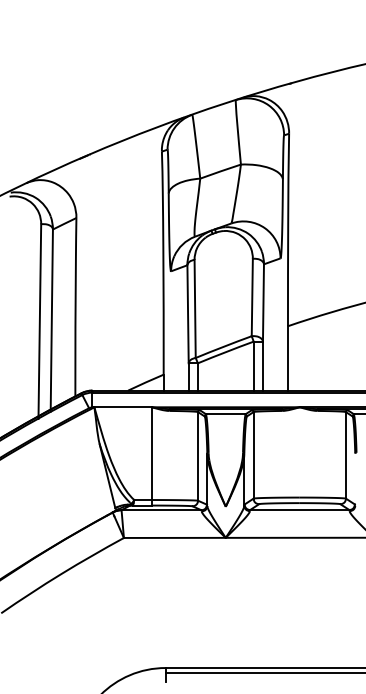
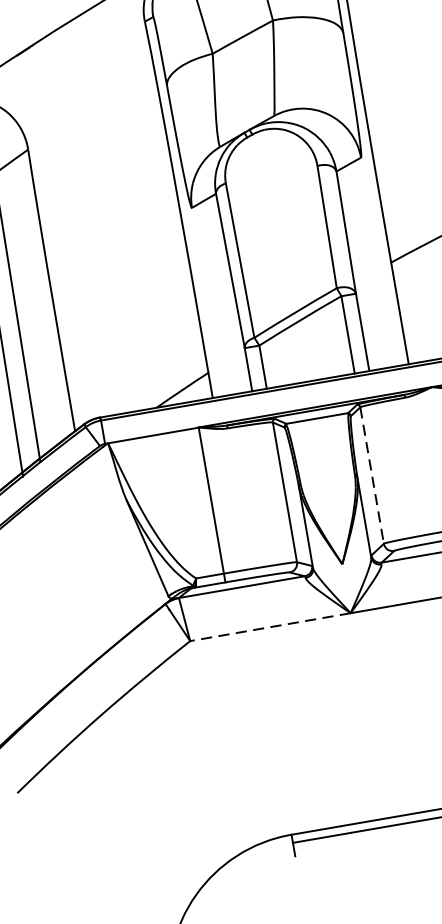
line: (253, 455) -> (372, 475), solid -> dashed
line: (174, 537) -> (269, 626), solid -> dashed

